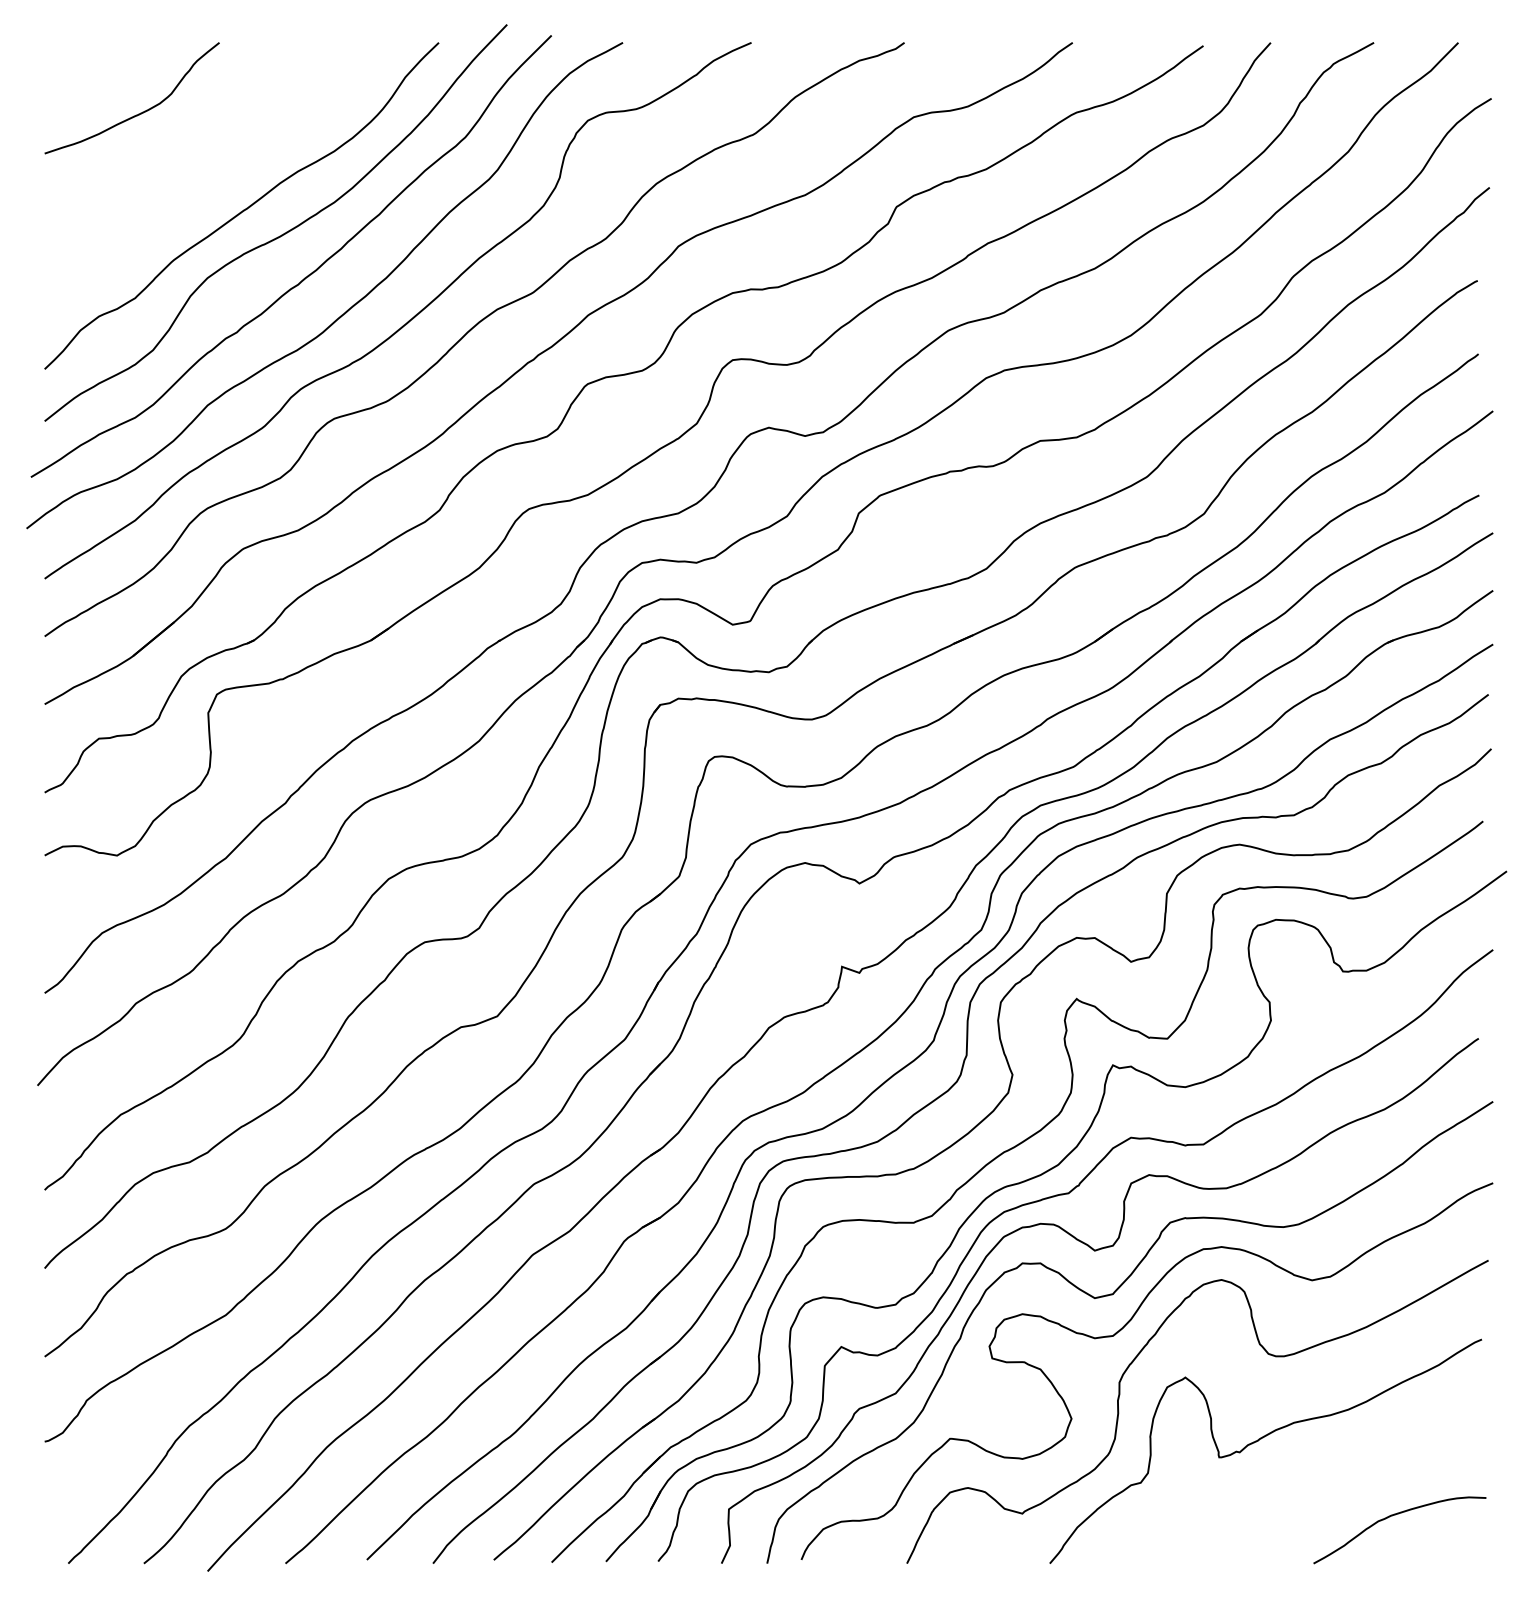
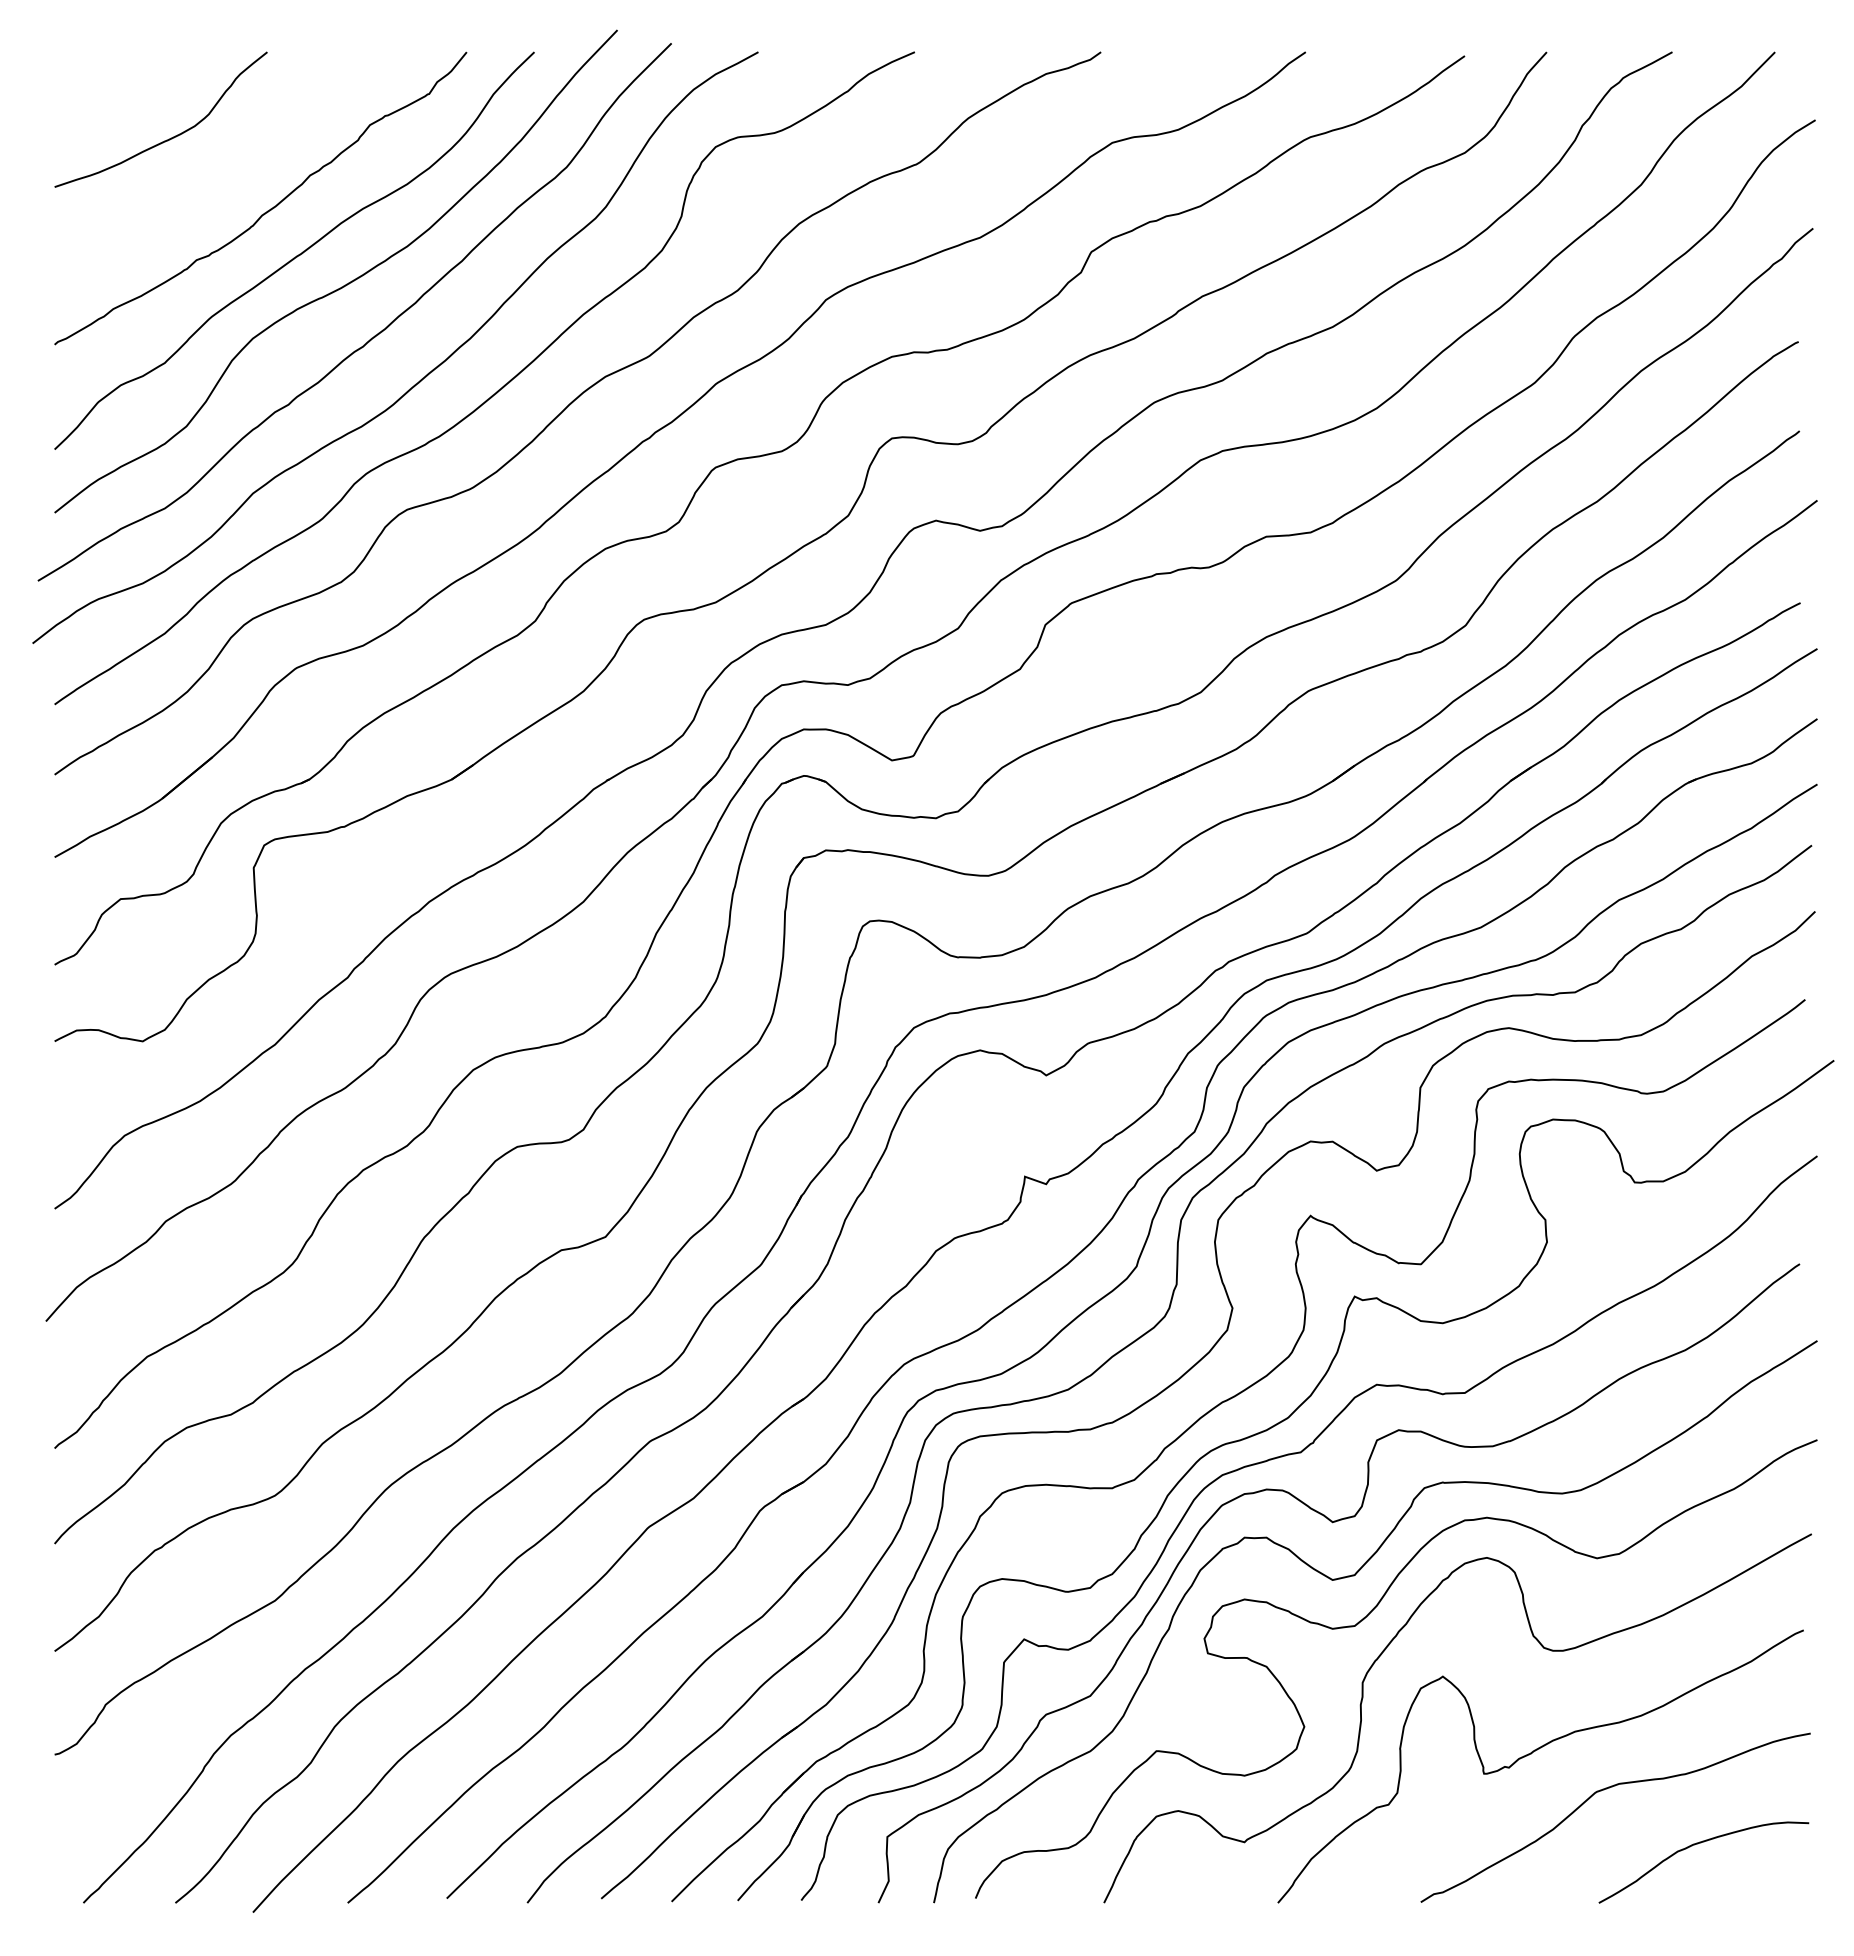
curve: (219, 172) -> (267, 210), added
curve: (1318, 1471) -> (1604, 1790), added

